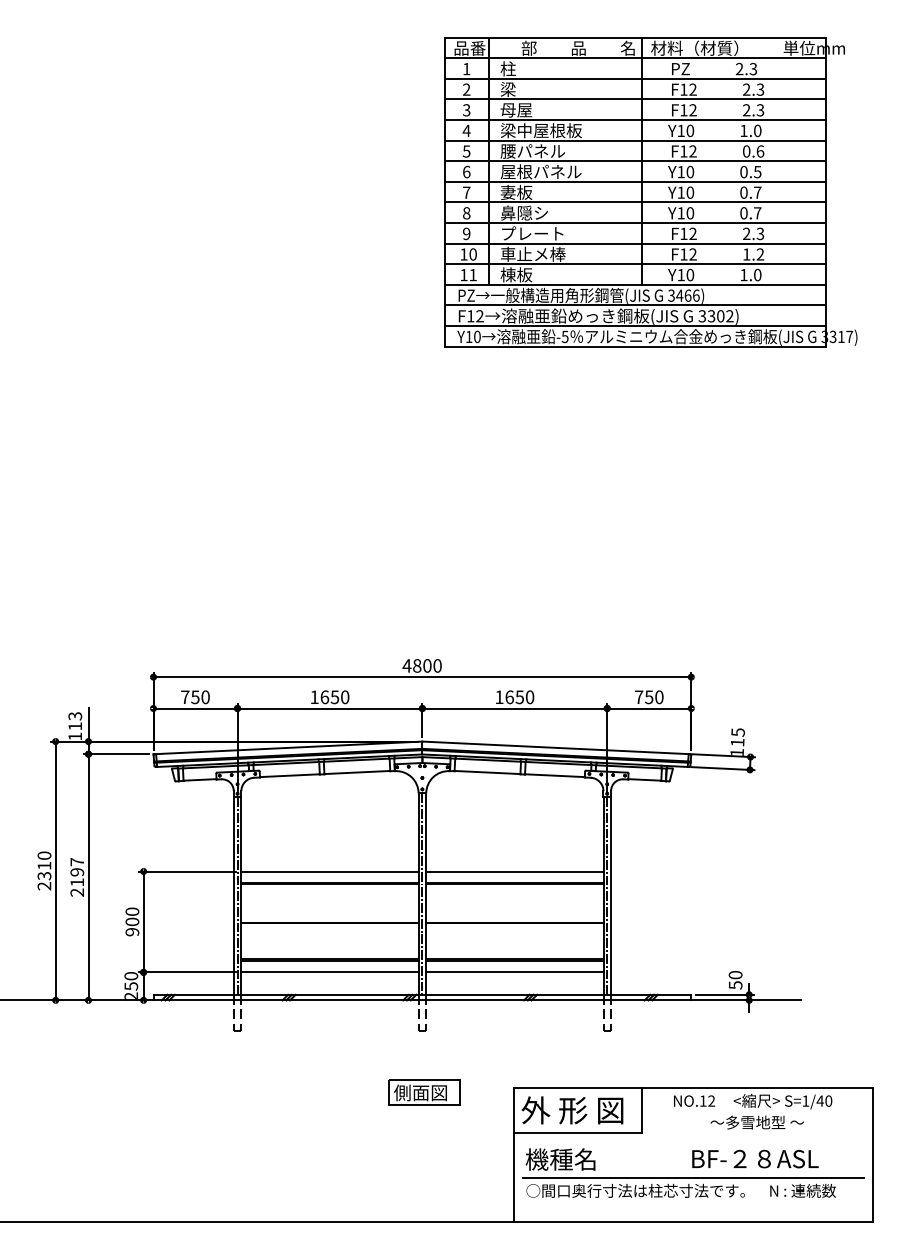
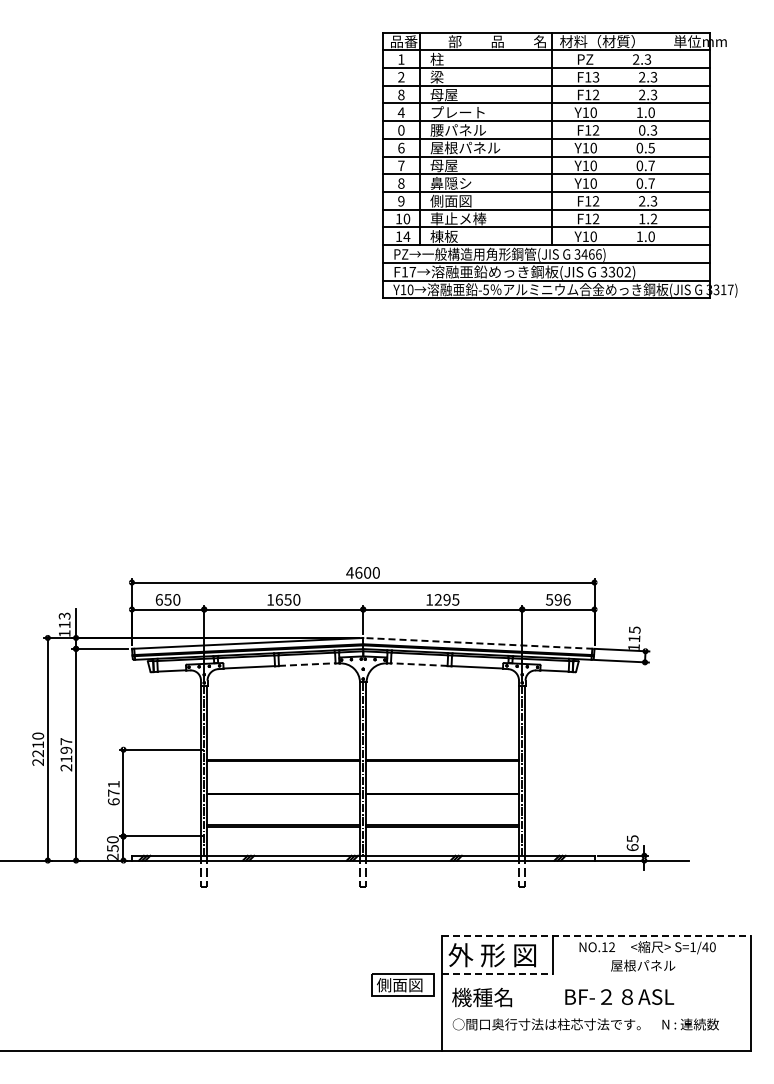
text: (693, 89) -> (596, 77), F12 -> F13
text: (466, 109) -> (401, 94), 3 -> 8
text: (541, 130) -> (465, 112), 梁中屋根板 -> プレート
text: (466, 151) -> (401, 130), 5 -> 0
text: (759, 151) -> (653, 130), 0.6 -> 0.3
text: (515, 192) -> (443, 165), 妻板 -> 母屋
text: (531, 232) -> (457, 200), プレート -> 側面図
text: (472, 274) -> (406, 236), 11 -> 14
text: (479, 315) -> (412, 271), F12 -> F17
text: (416, 665) -> (358, 572), 4800 -> 4600
text: (184, 696) -> (158, 599), 750 -> 650
text: (519, 696) -> (446, 599), 1650 -> 1295
text: (648, 696) -> (557, 599), 750 -> 596
line: (555, 748) -> (477, 643), solid -> dashed
line: (357, 772) -> (307, 664), solid -> dashed
line: (486, 772) -> (418, 664), solid -> dashed
line: (329, 871) -> (283, 749), removed
line: (514, 871) -> (442, 749), removed
text: (44, 875) -> (38, 753), 2310 -> 2210
text: (132, 921) -> (113, 792), 900 -> 671
line: (329, 972) -> (283, 836), removed
line: (514, 972) -> (442, 836), removed
text: (735, 980) -> (632, 843), 50 -> 65
line: (693, 1087) -> (596, 935), solid -> dashed
part: (423, 1092) -> (402, 984), moved
text: (757, 1122) -> (651, 965), ～多雪地型 ～ -> 屋根パネル
line: (578, 1132) -> (497, 974), solid -> dashed
text: (755, 1158) -> (619, 996), moved
line: (692, 1177) -> (595, 1012), removed

